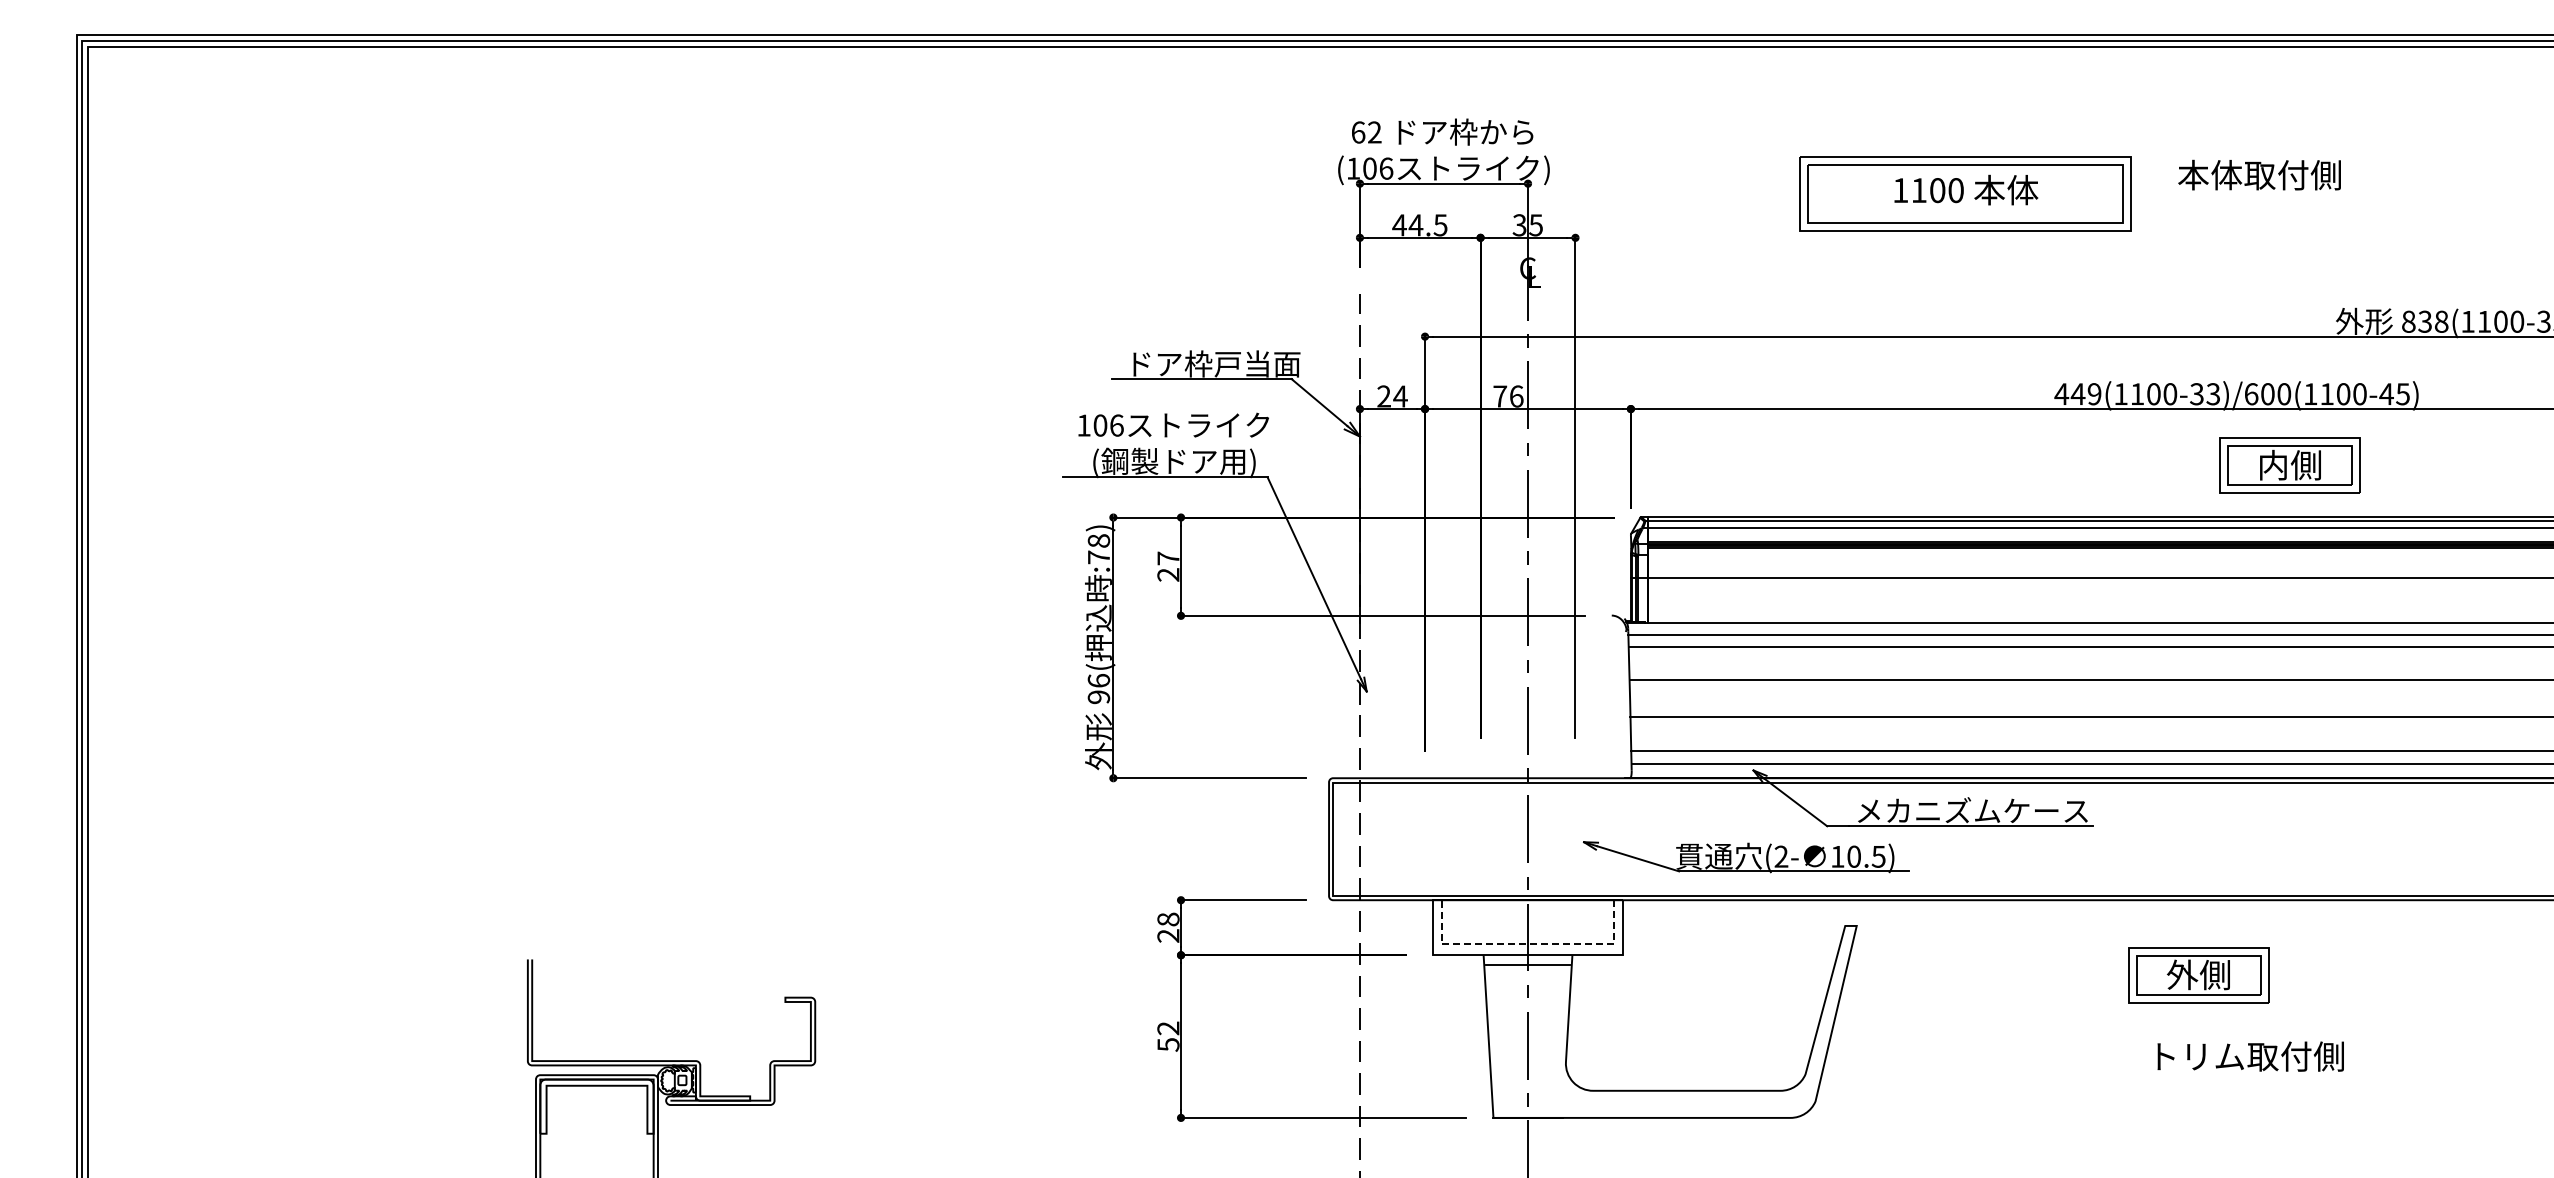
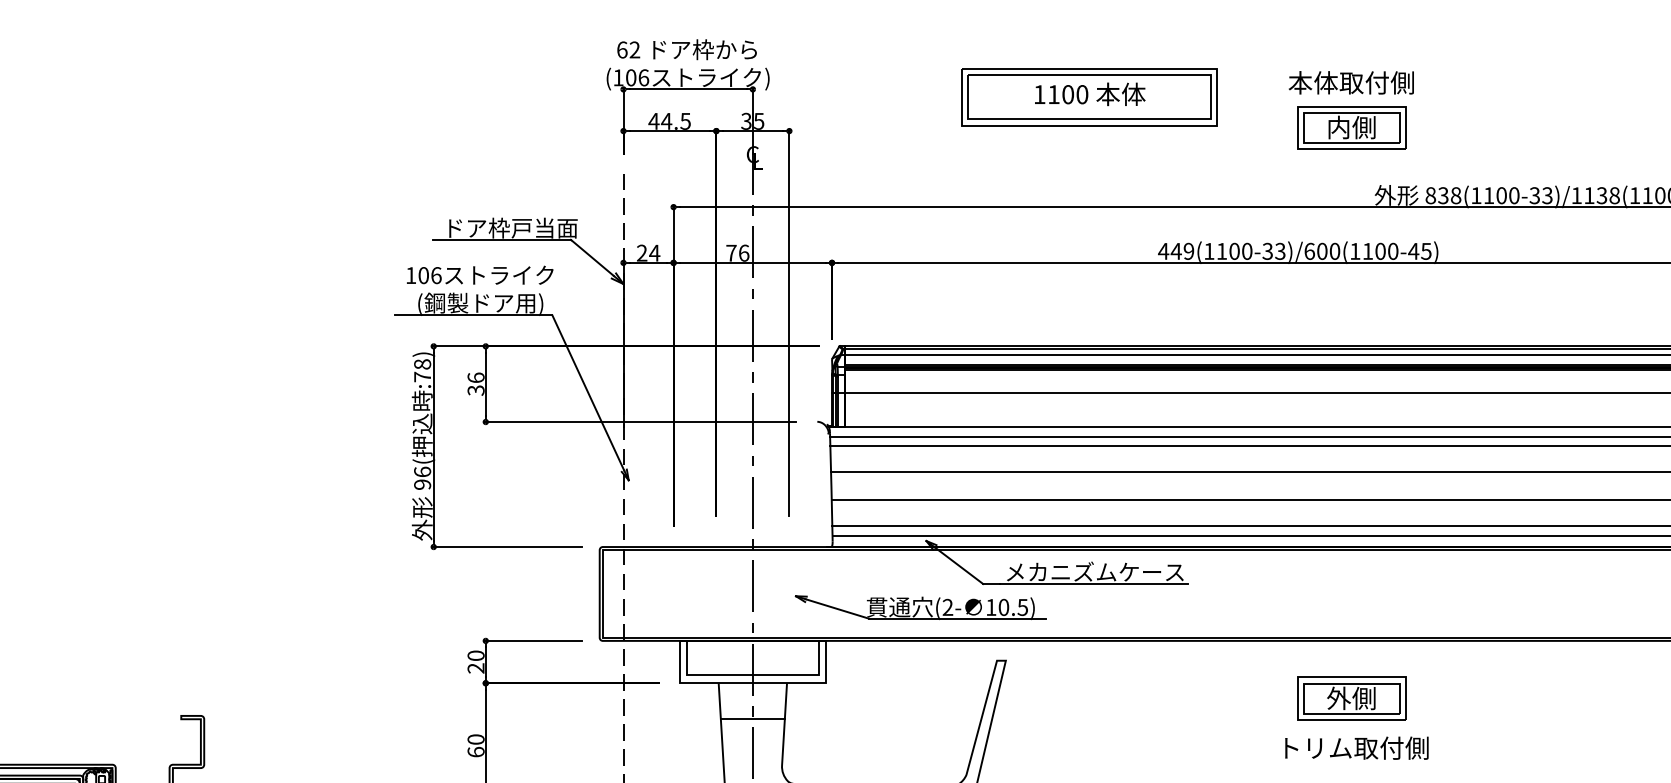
text: (2259, 174) -> (1351, 82), moved
part: (2289, 465) -> (1351, 127), moved
text: (1168, 566) -> (476, 384), 27 -> 36
text: (1168, 919) -> (476, 655), 28 -> 20
line: (1527, 944) -> (752, 674), dashed -> solid
line: (1527, 965) -> (752, 718), moved
part: (2198, 975) -> (1351, 698), moved
text: (1168, 1036) -> (476, 745), 52 -> 60
text: (2250, 1056) -> (1356, 748), moved

